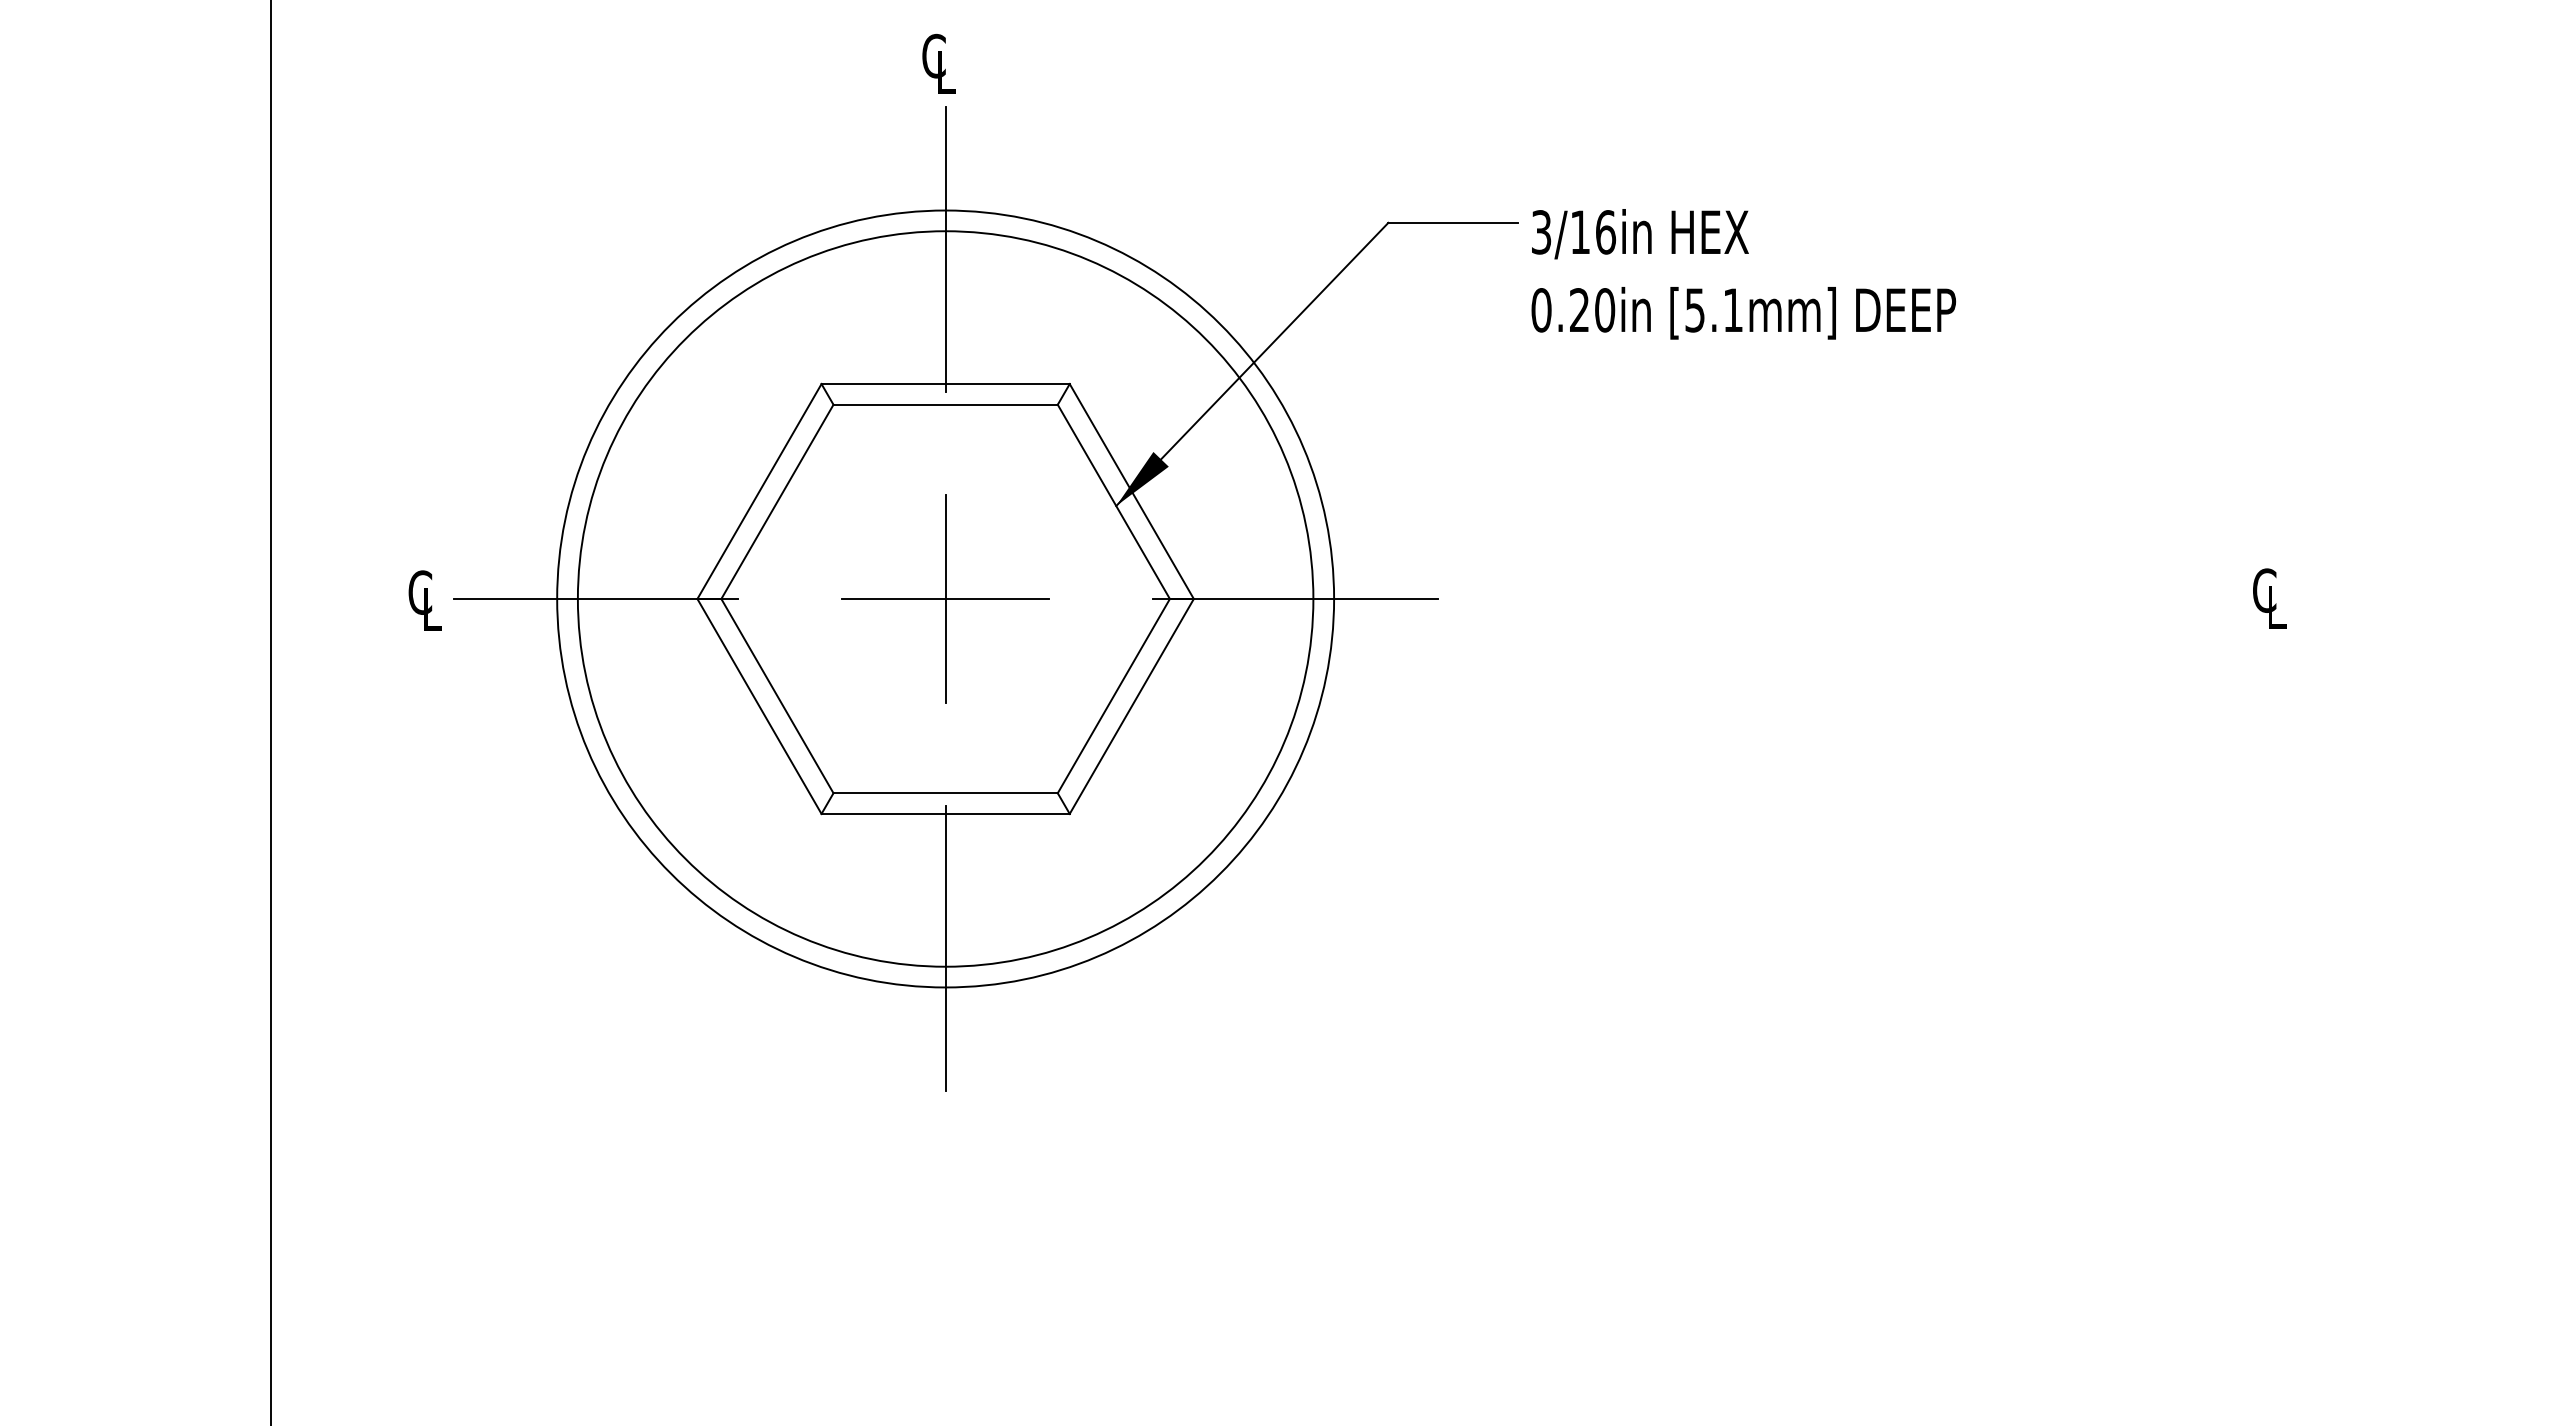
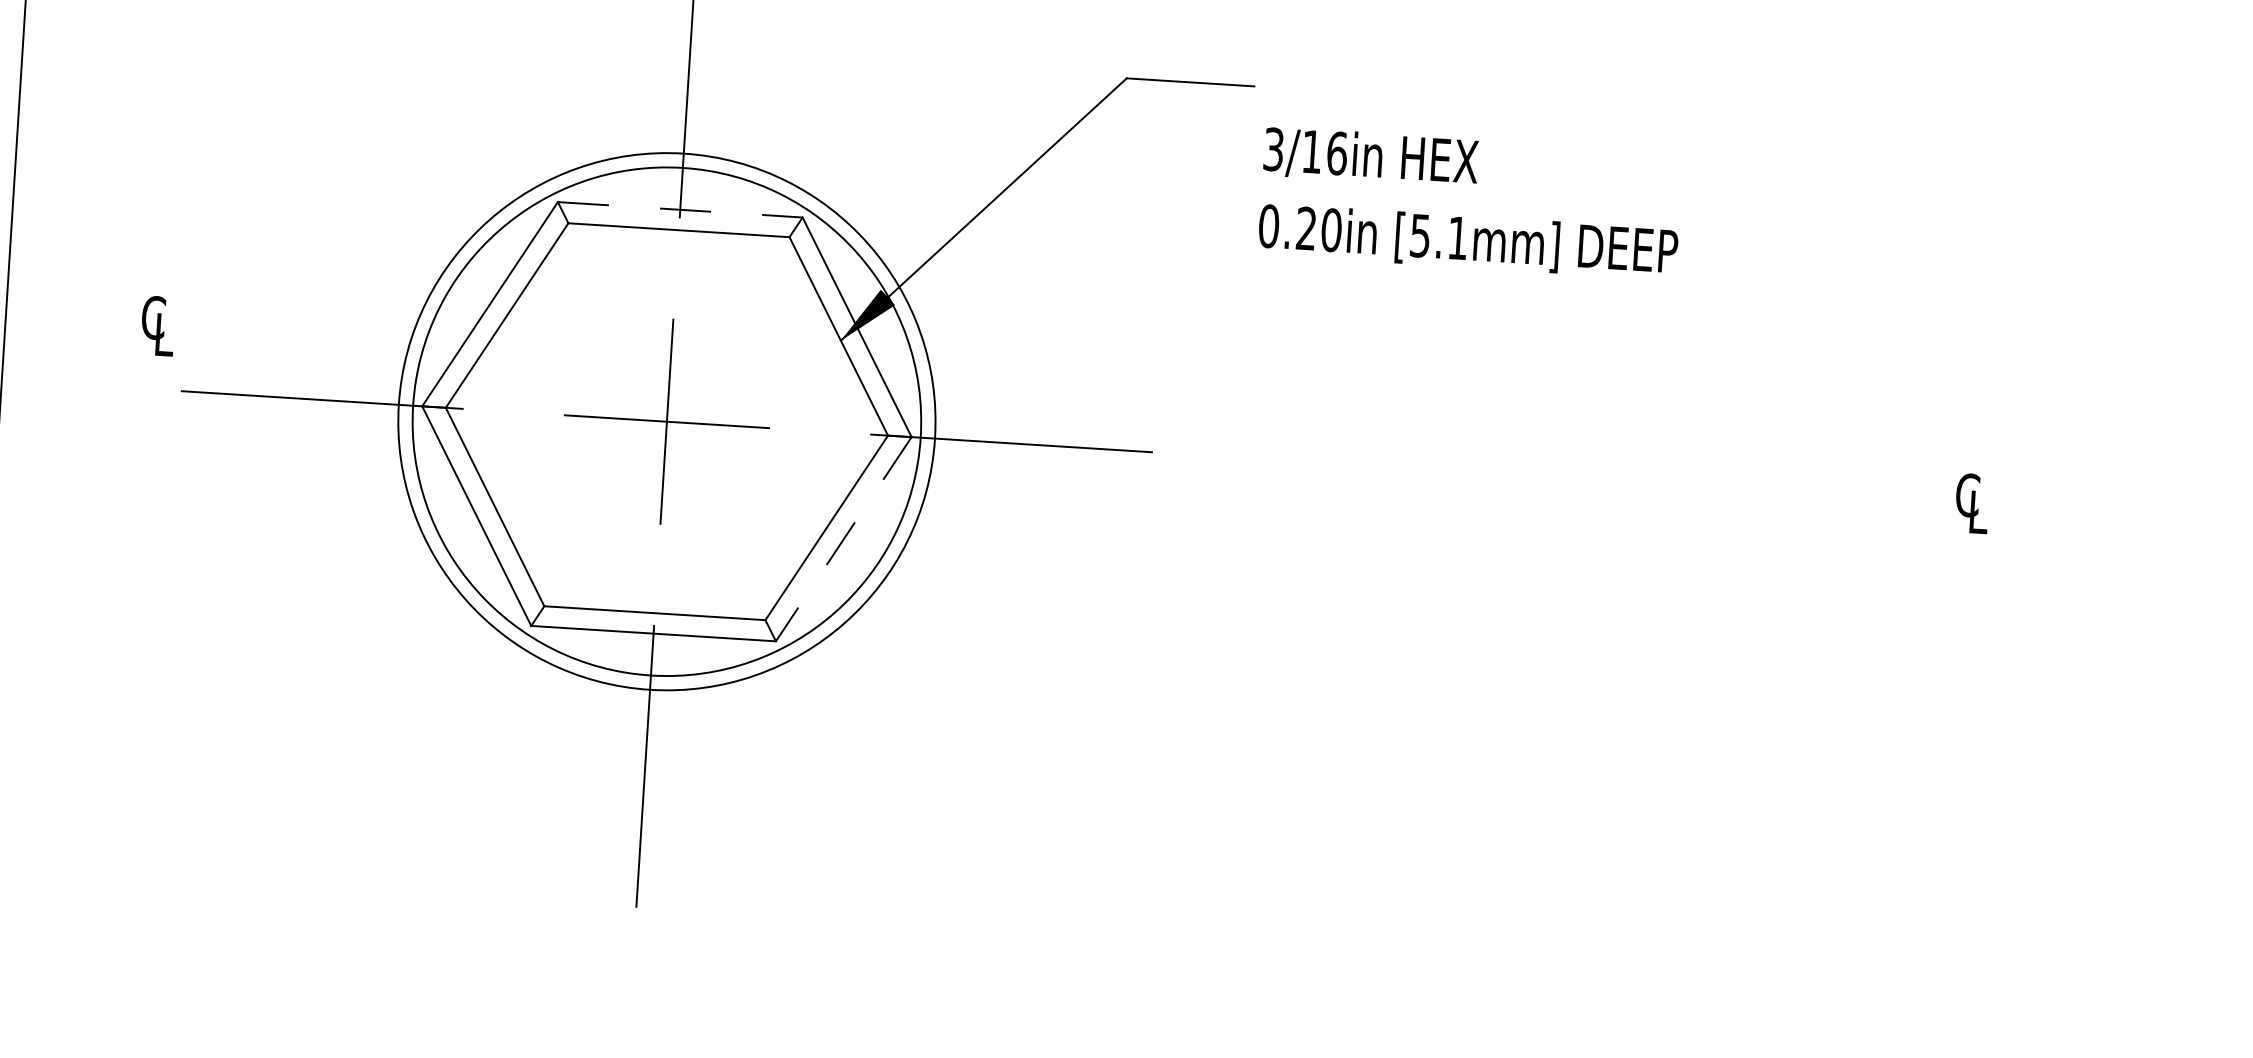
text: (1743, 274) -> (1470, 203), moved
line: (946, 384) -> (681, 210), solid -> dashed
circle: (945, 598) -> (666, 421), size x0.7
circle: (945, 598) -> (666, 421), size x0.7
text: (424, 600) -> (157, 325), moved
line: (1131, 706) -> (843, 539), solid -> dashed

